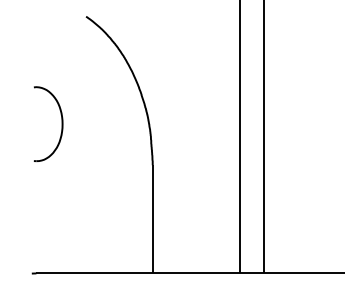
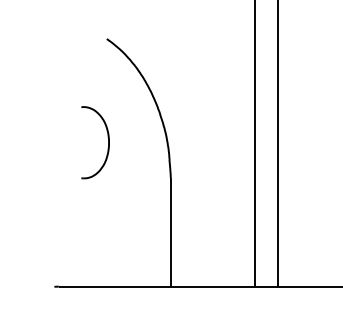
part: (60, 118) -> (107, 137), moved

